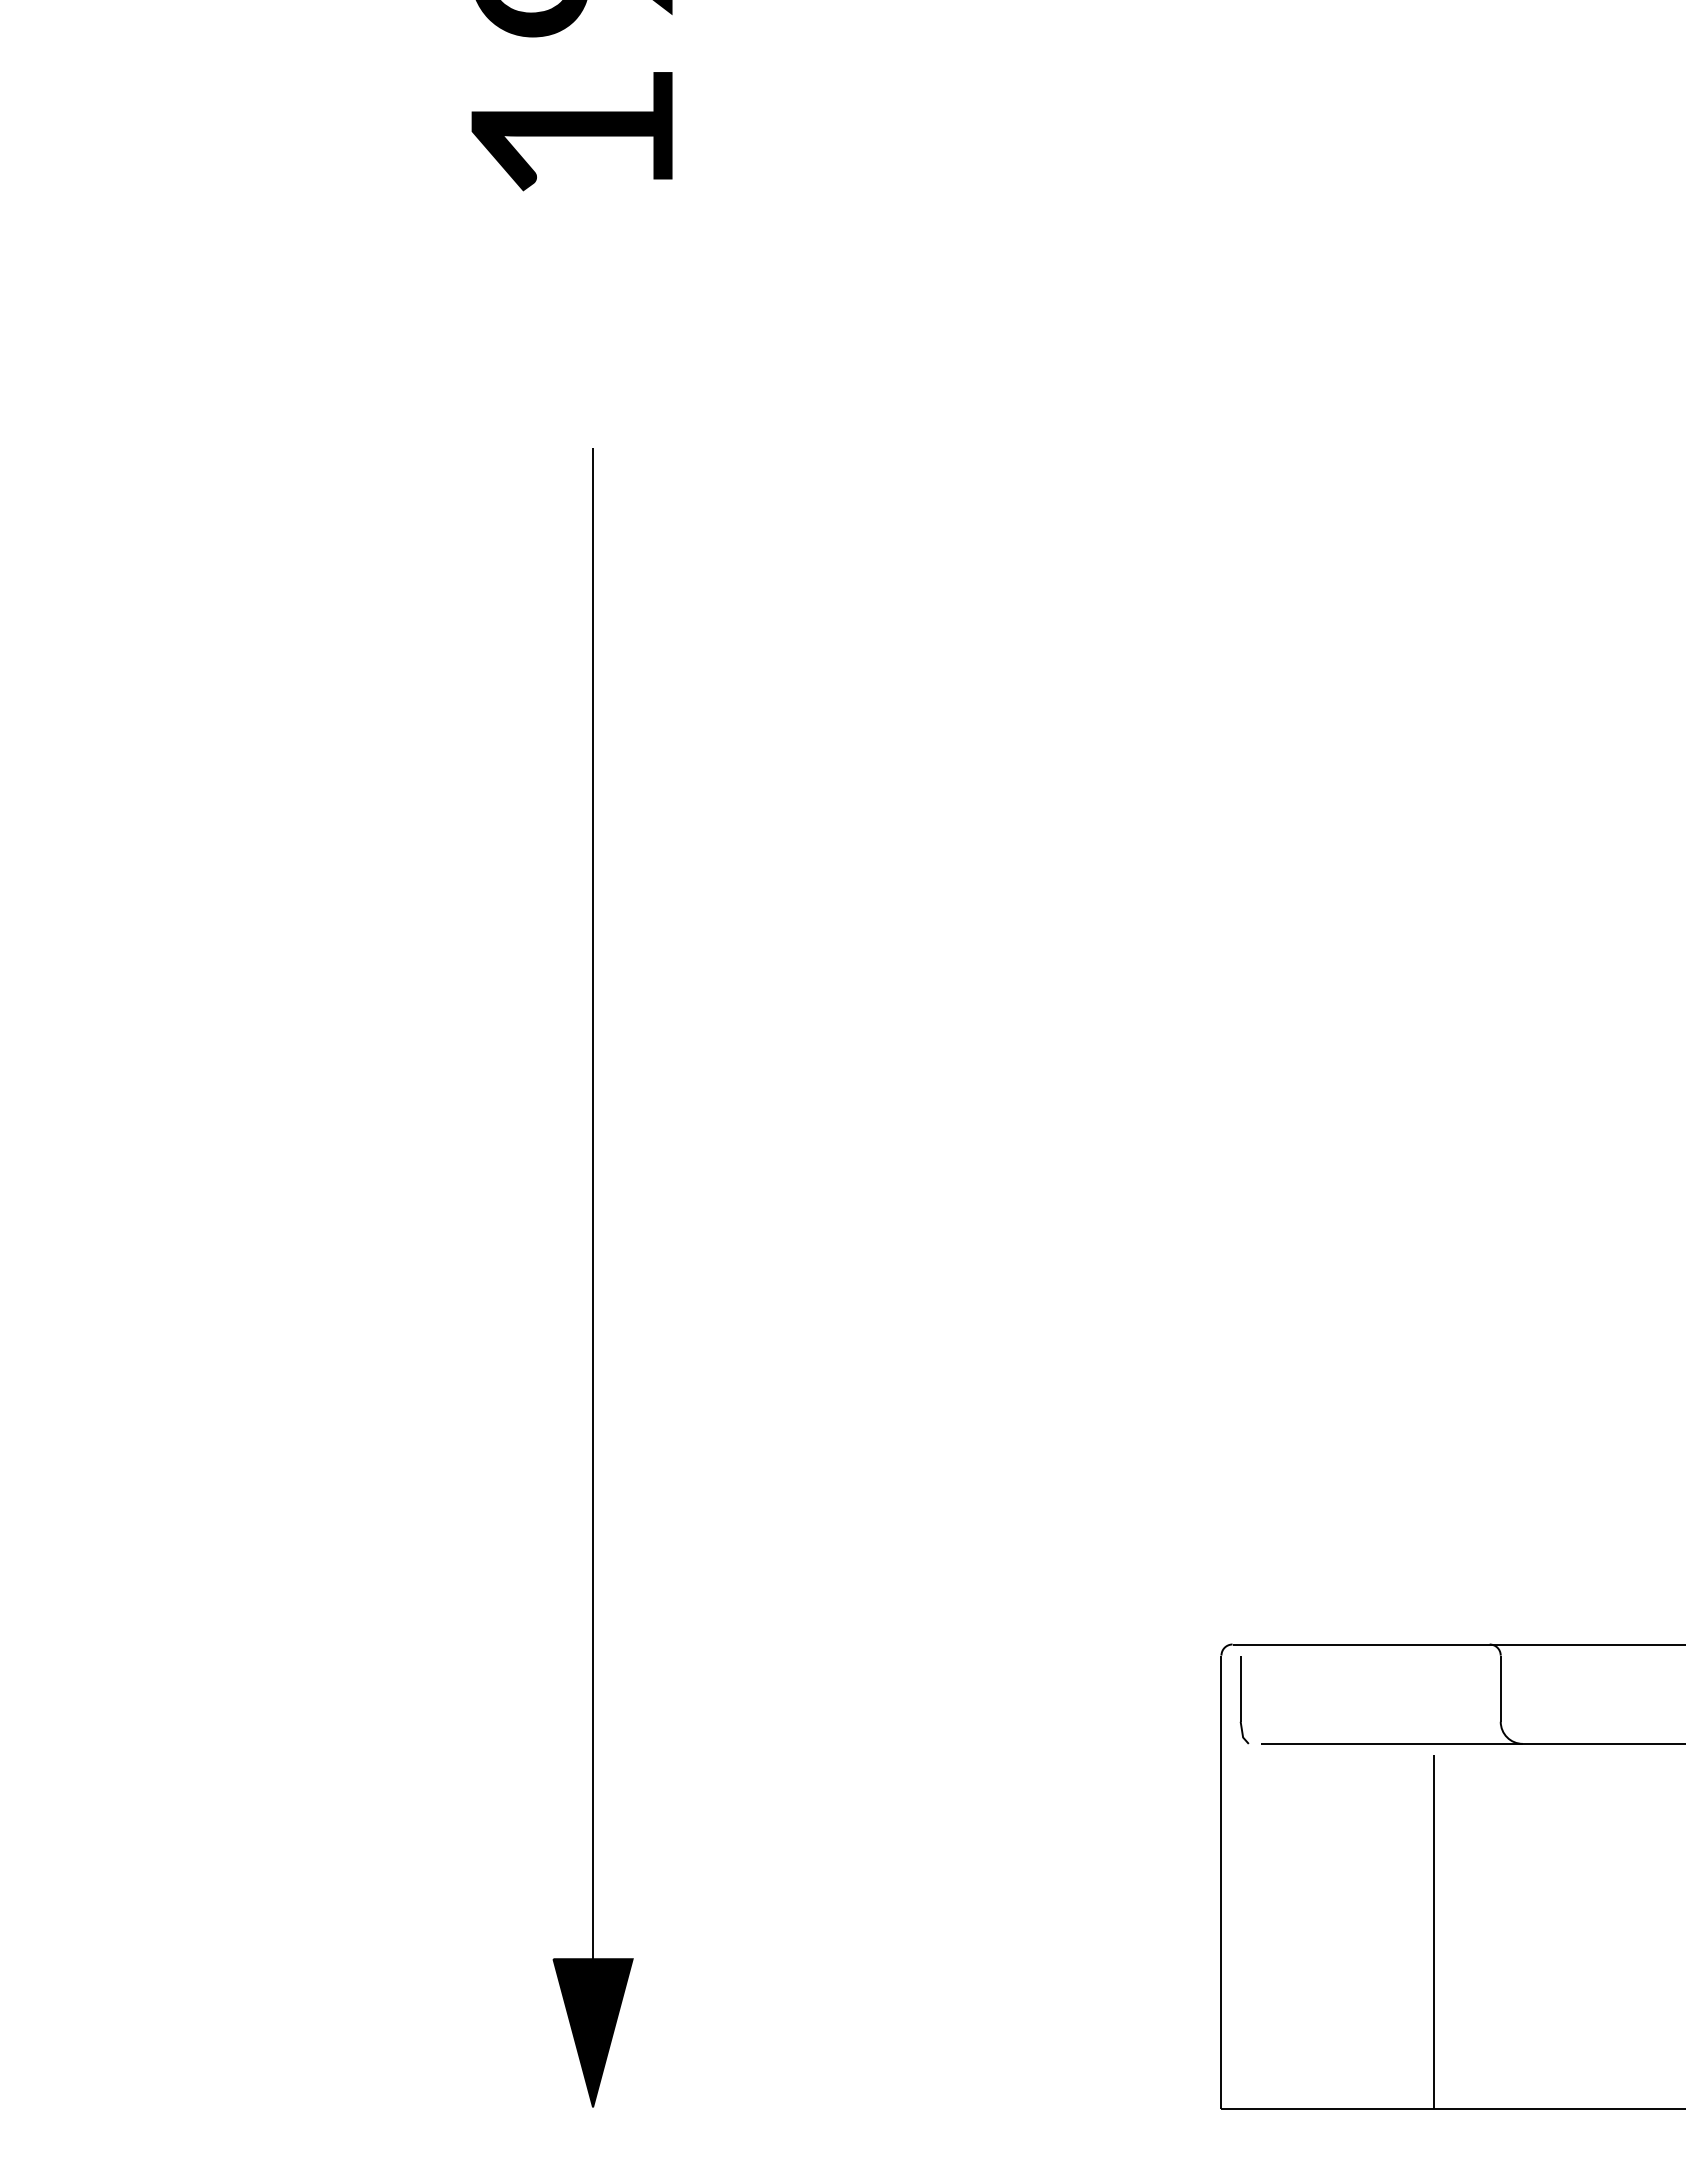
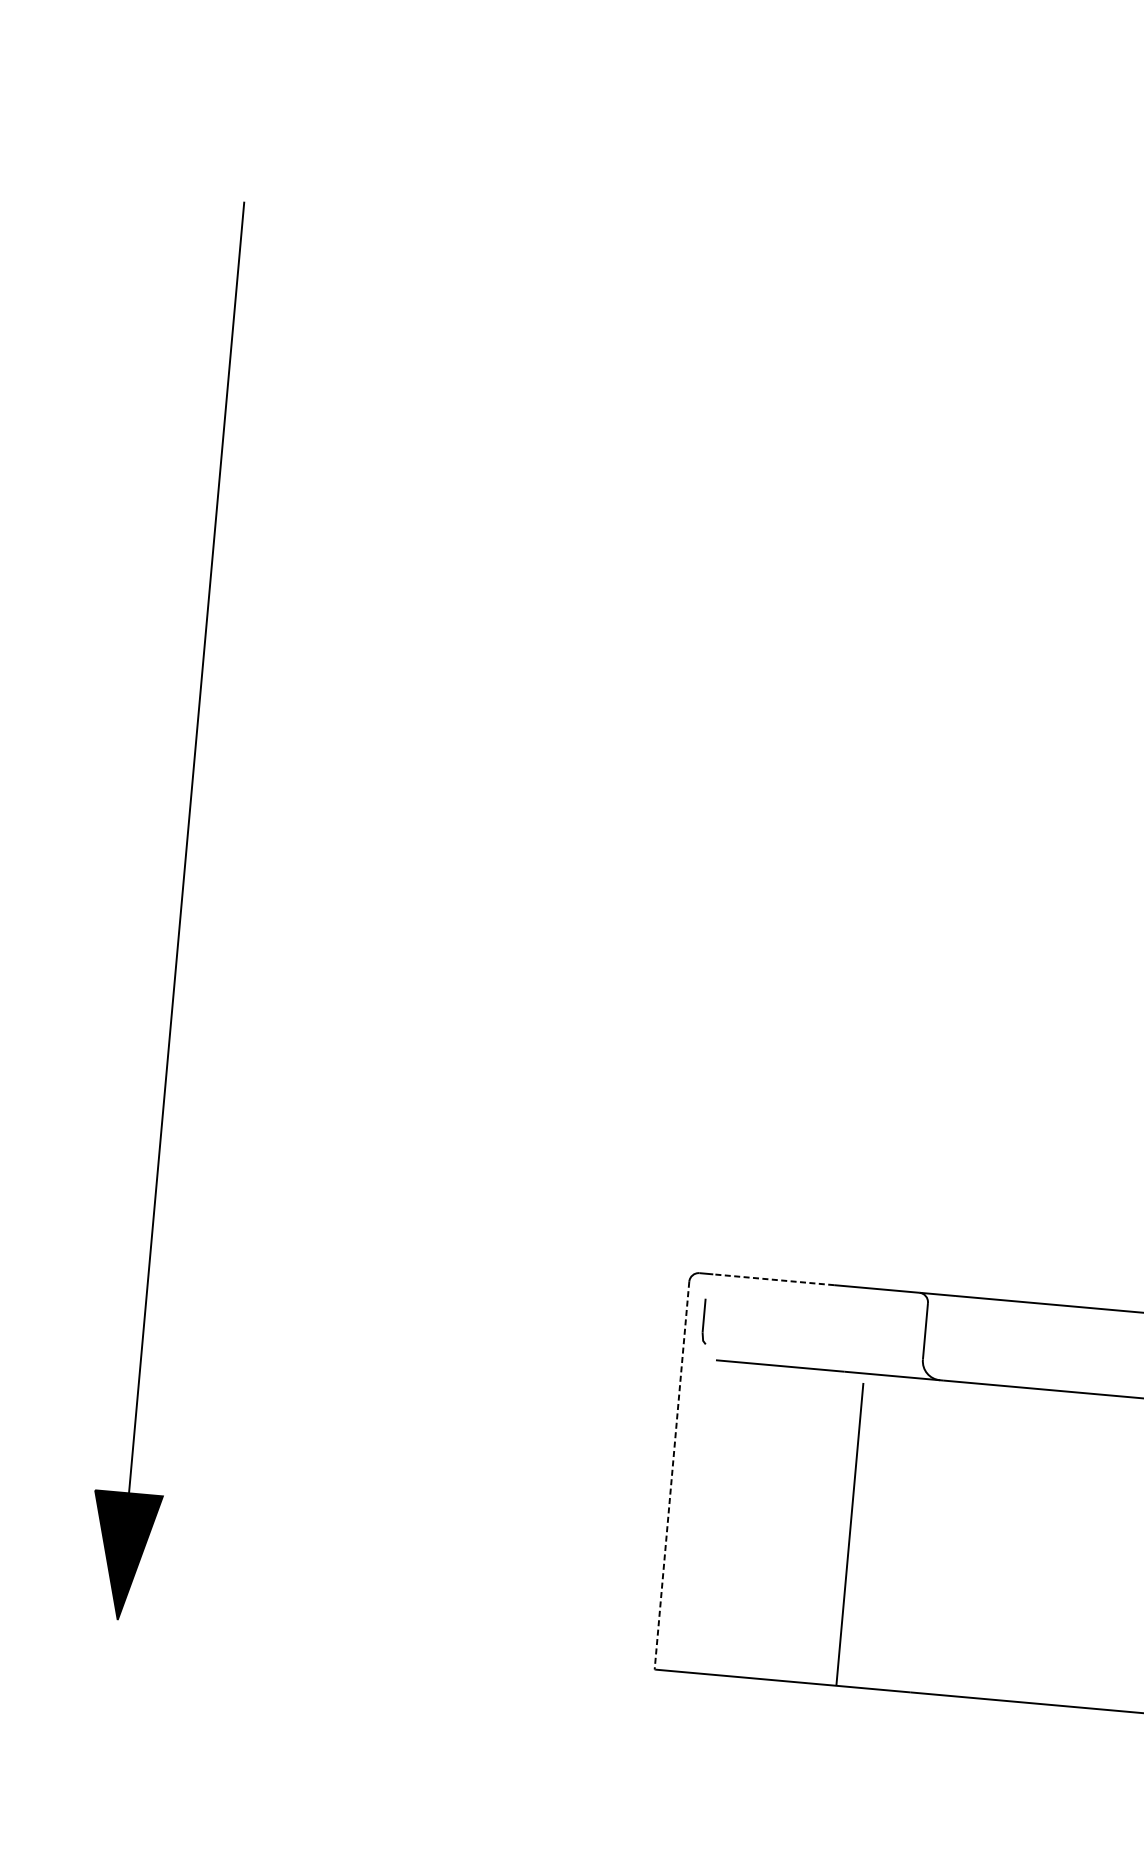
line: (1319, 1644) -> (773, 1279), solid -> dashed
part: (1244, 1700) -> (705, 1321), size x0.6
line: (1221, 1882) -> (672, 1475), solid -> dashed

